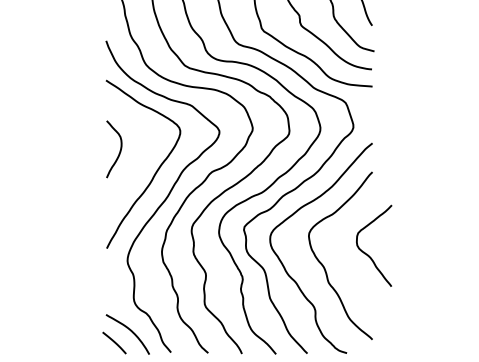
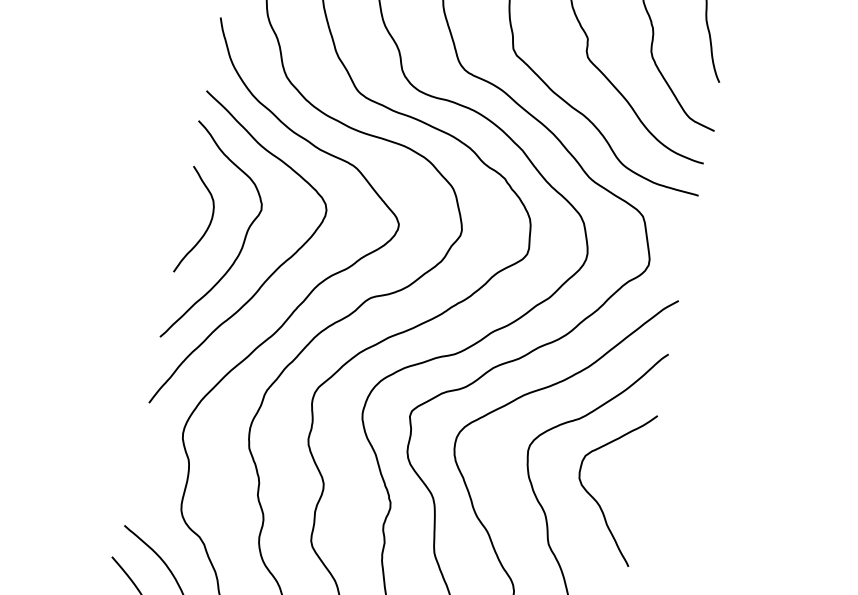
curve: (139, 154) -> (242, 239), added
curve: (367, 253) -> (595, 496), moved

